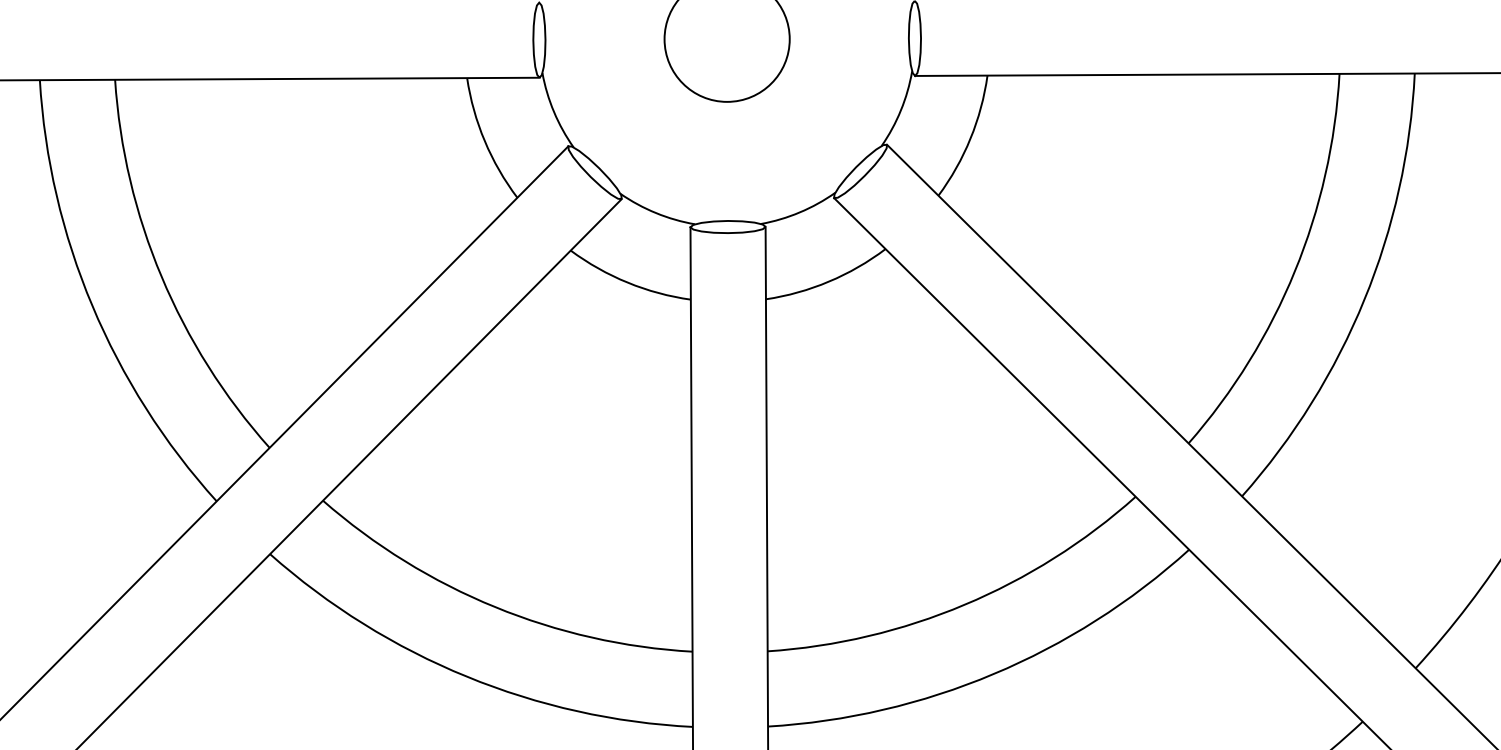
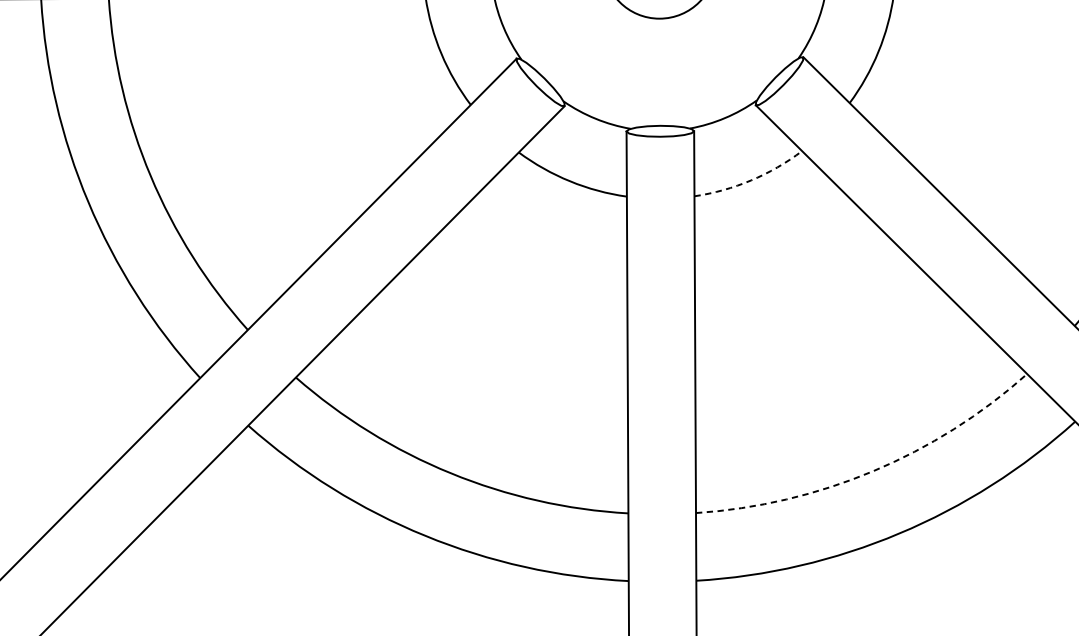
arc: (828, 281) -> (750, 180), solid -> dashed
arc: (964, 604) -> (873, 470), solid -> dashed

